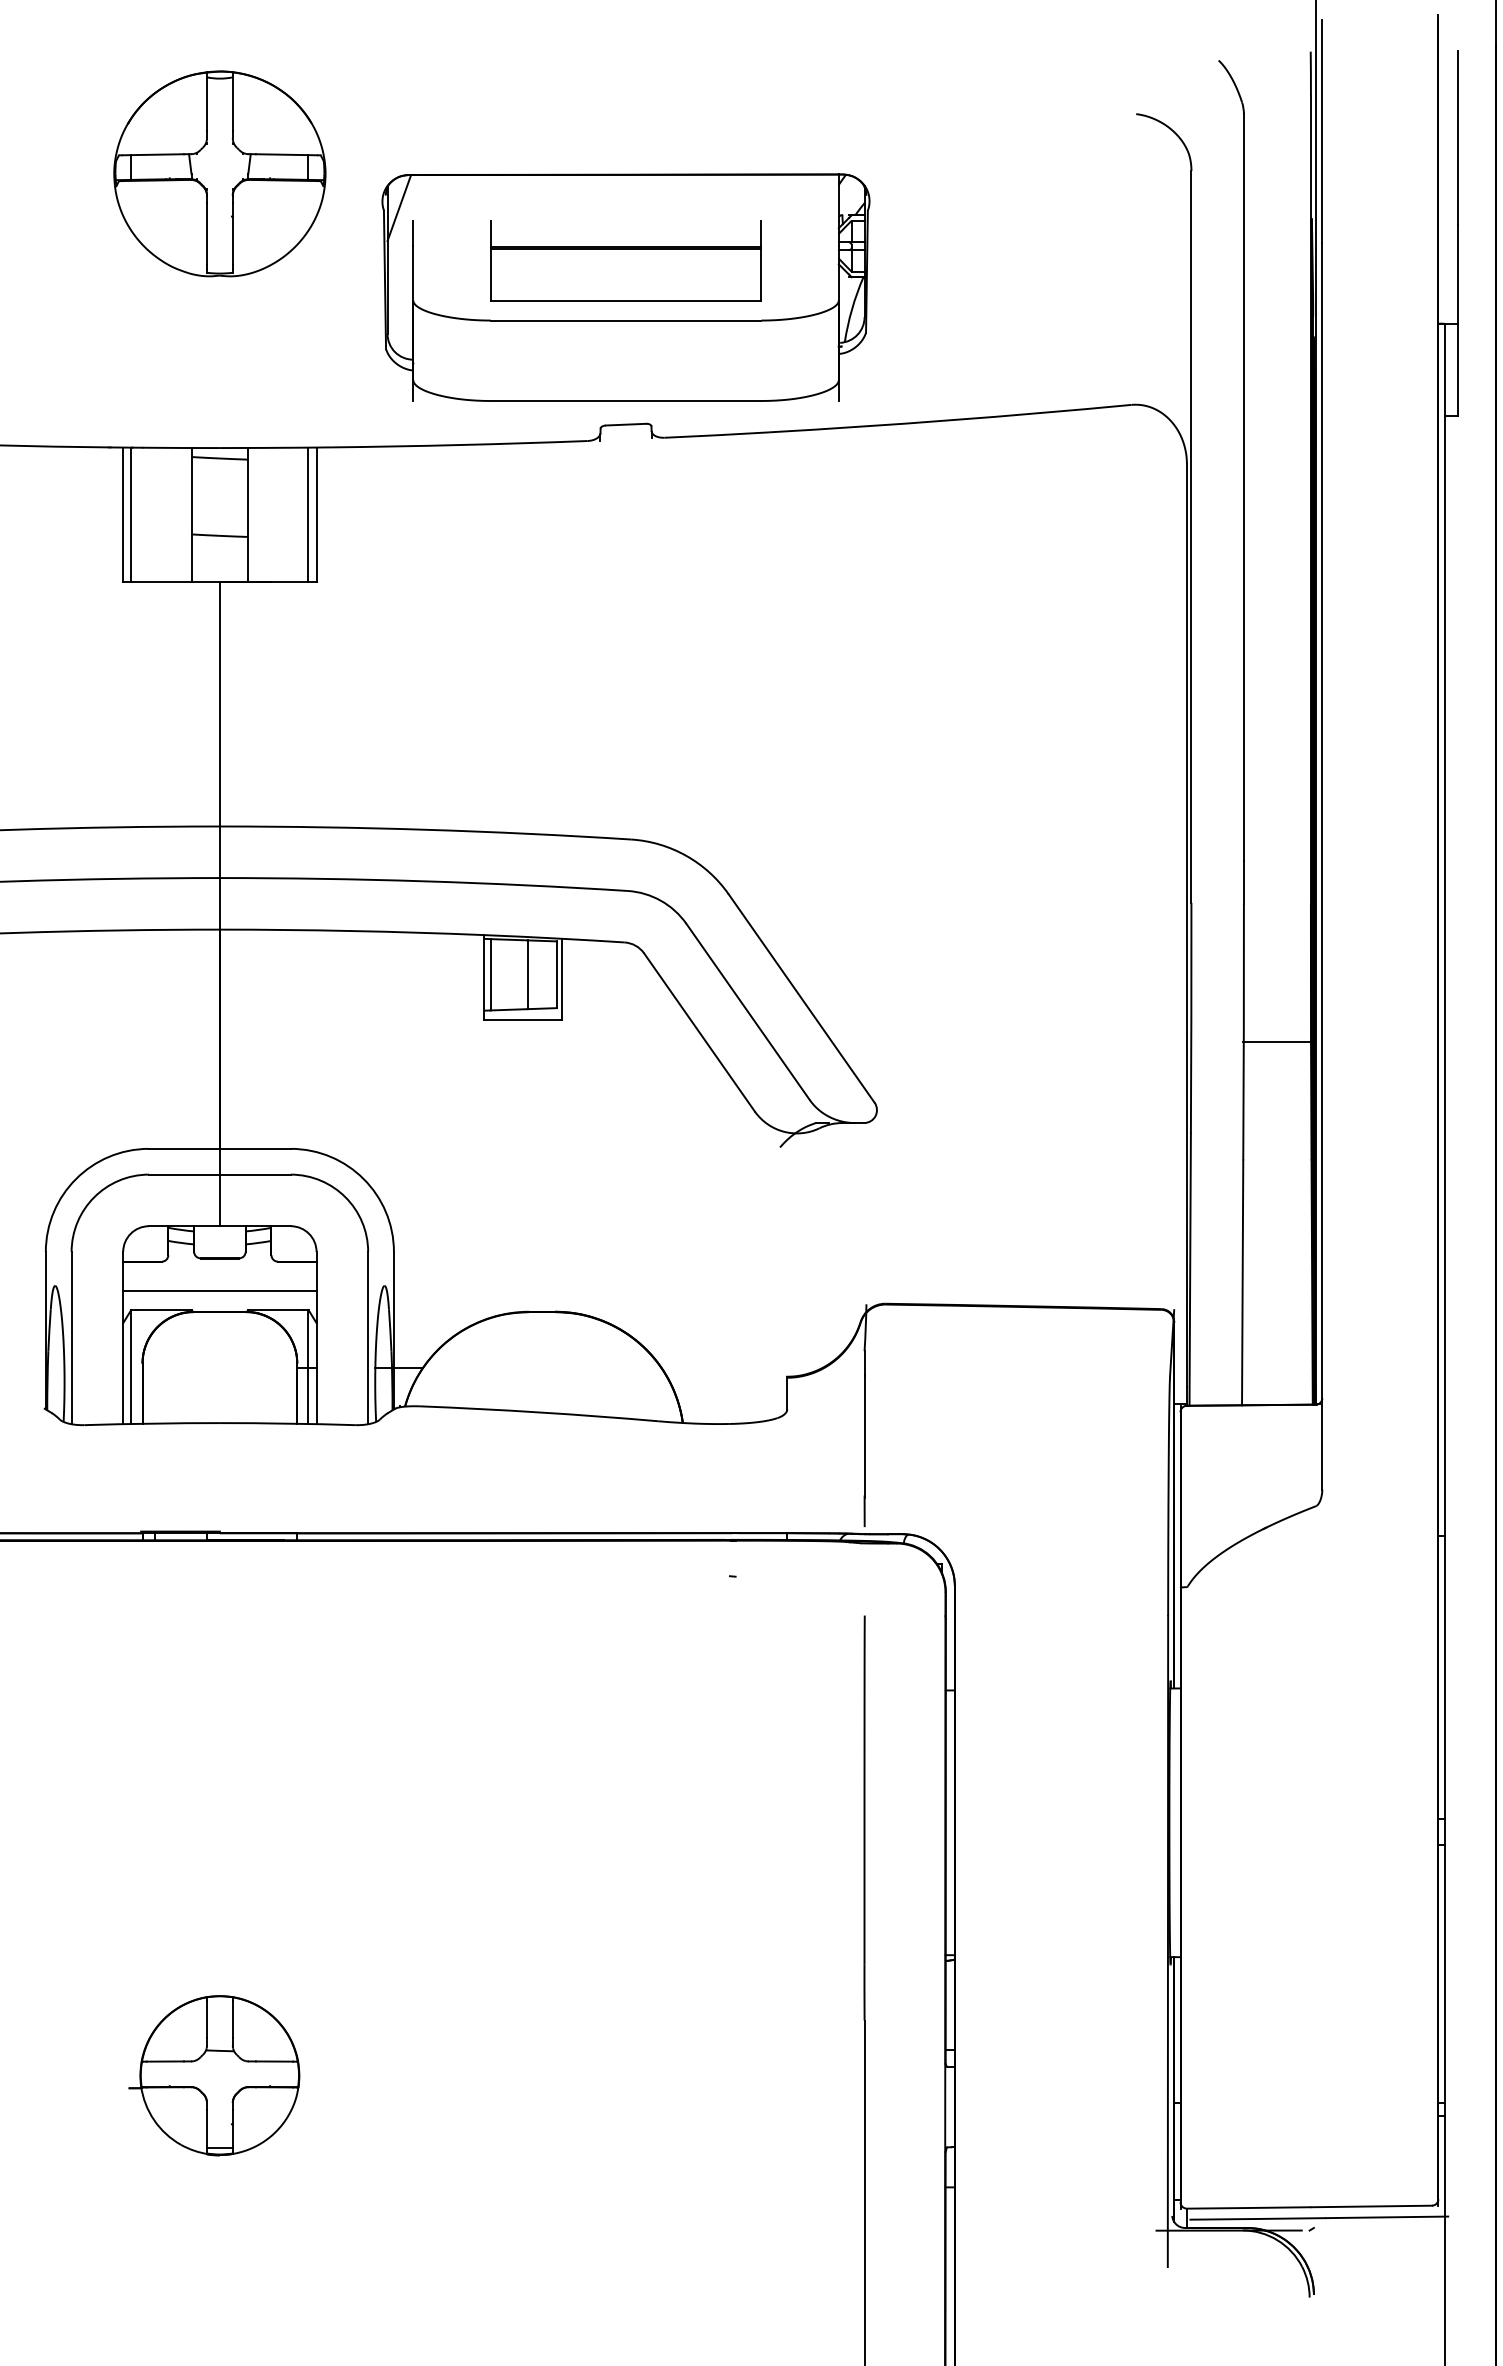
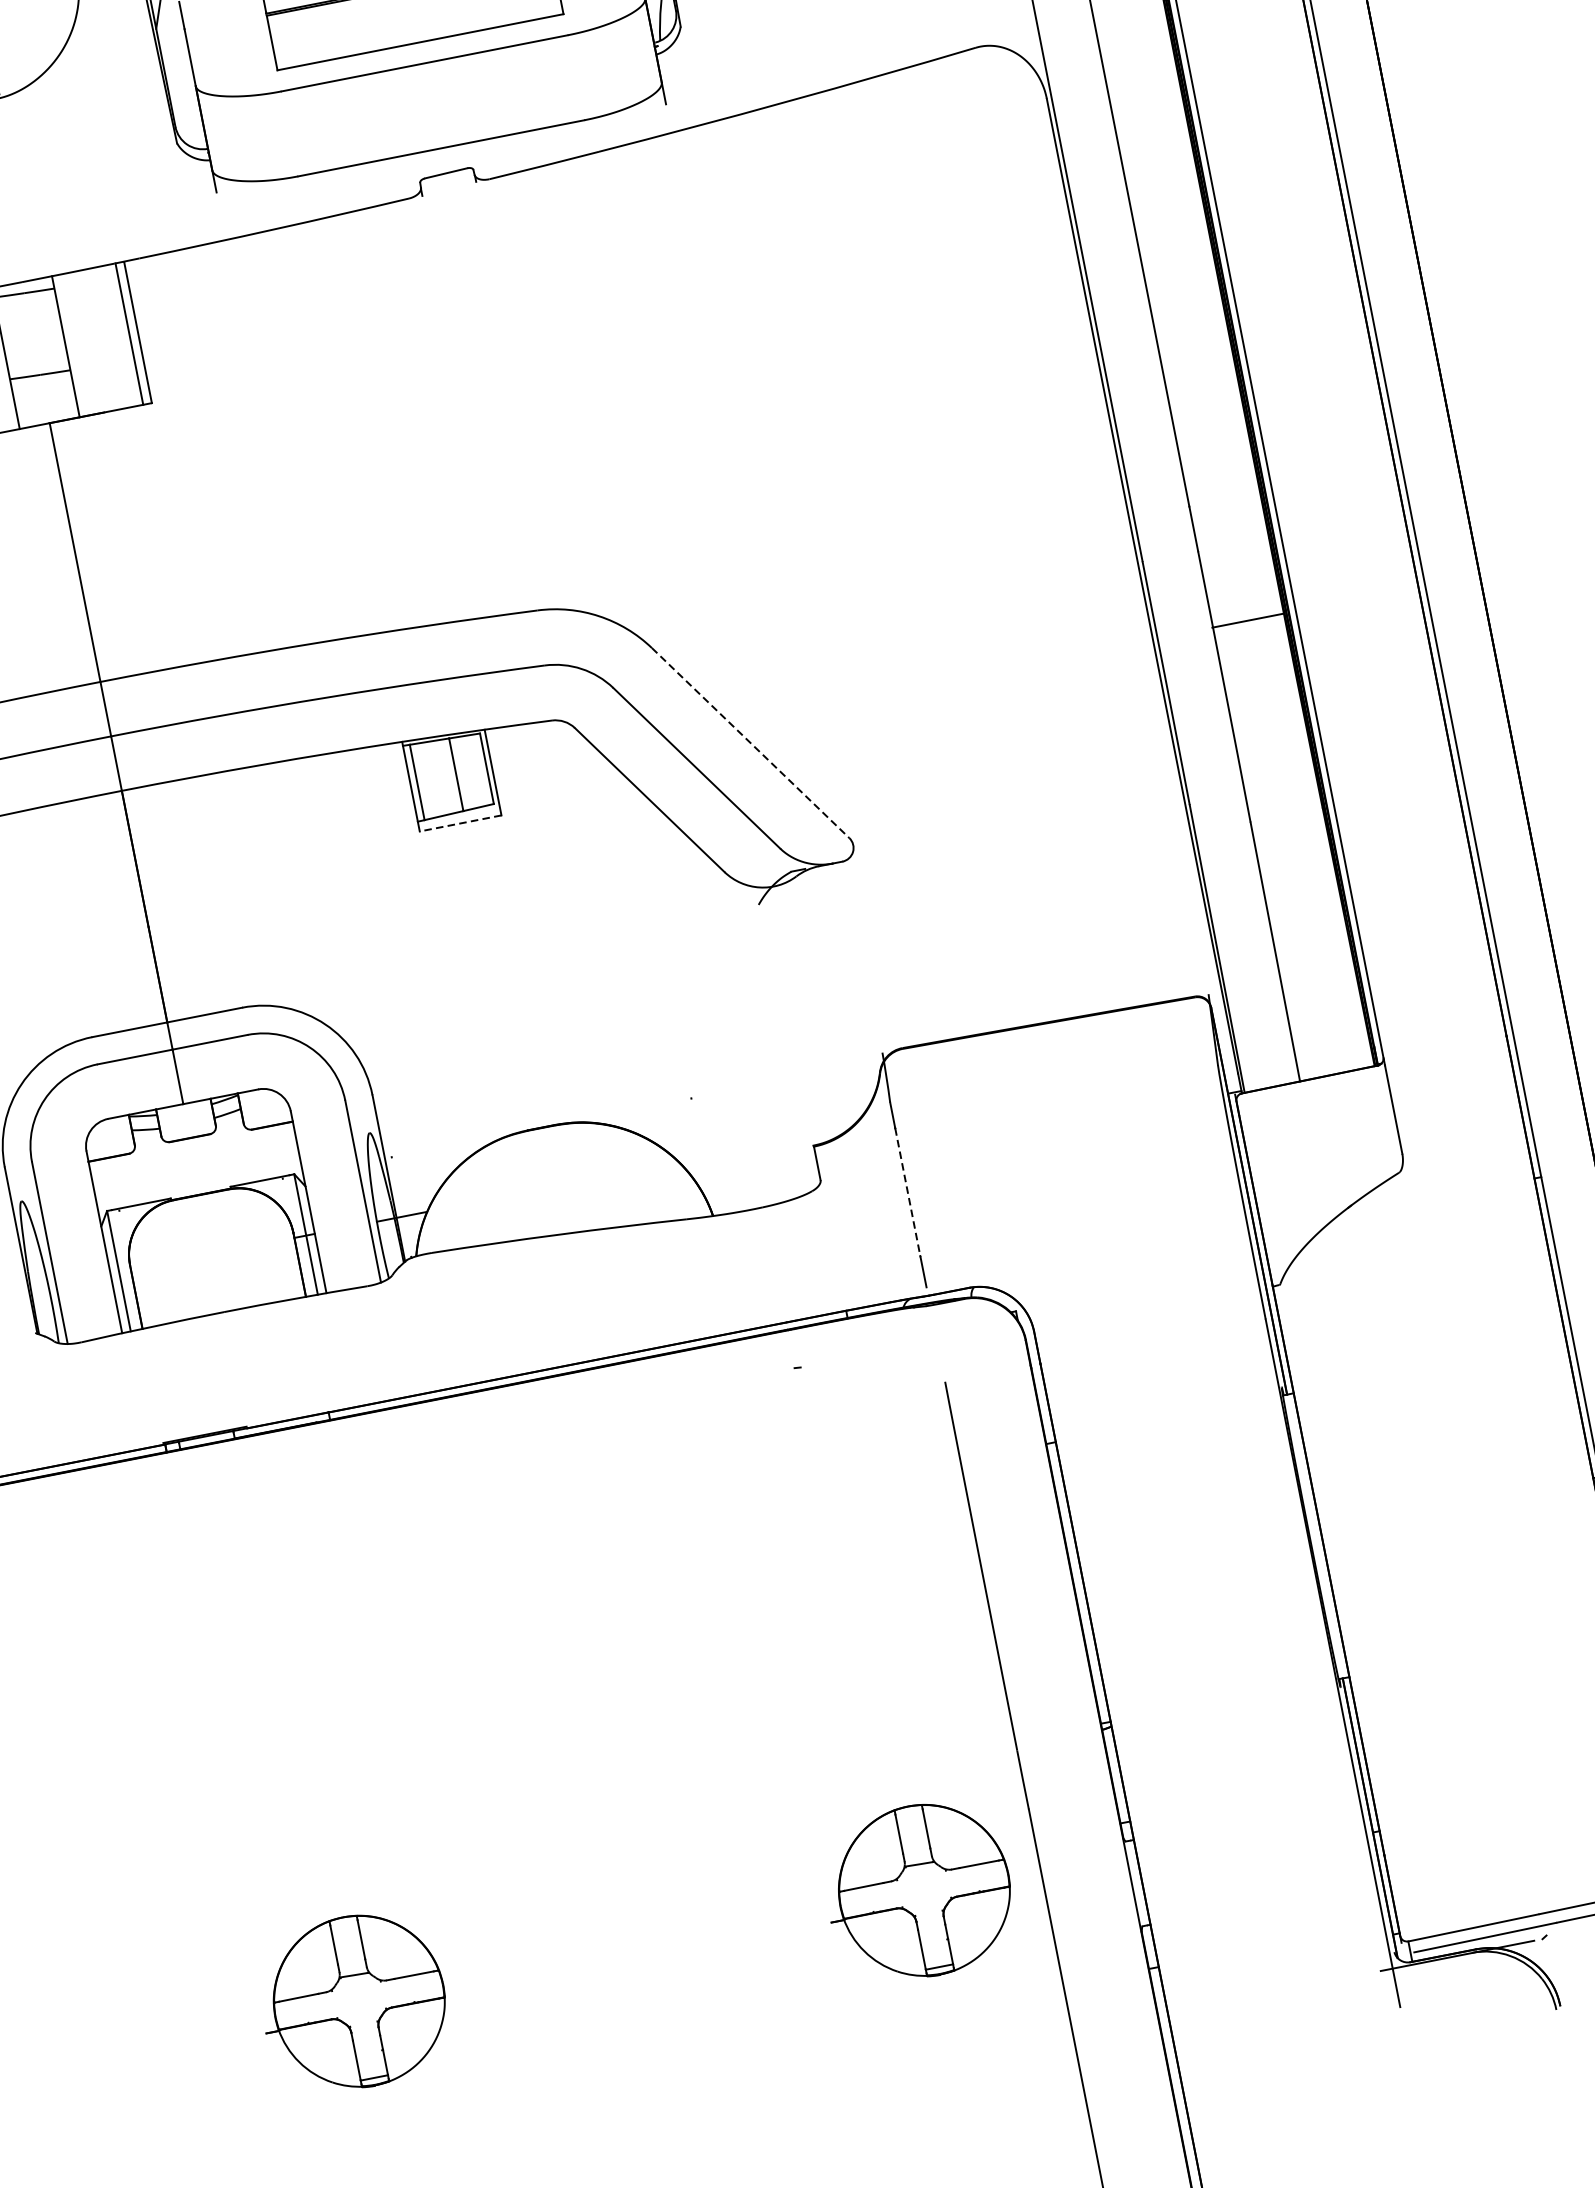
line: (801, 998) -> (750, 743), solid -> dashed
line: (522, 1019) -> (460, 823), solid -> dashed
line: (1277, 1041) -> (1248, 620), moved
line: (219, 1290) -> (196, 1172), removed
line: (864, 1437) -> (907, 1193), solid -> dashed
part: (749, 2075) -> (918, 1891), added

